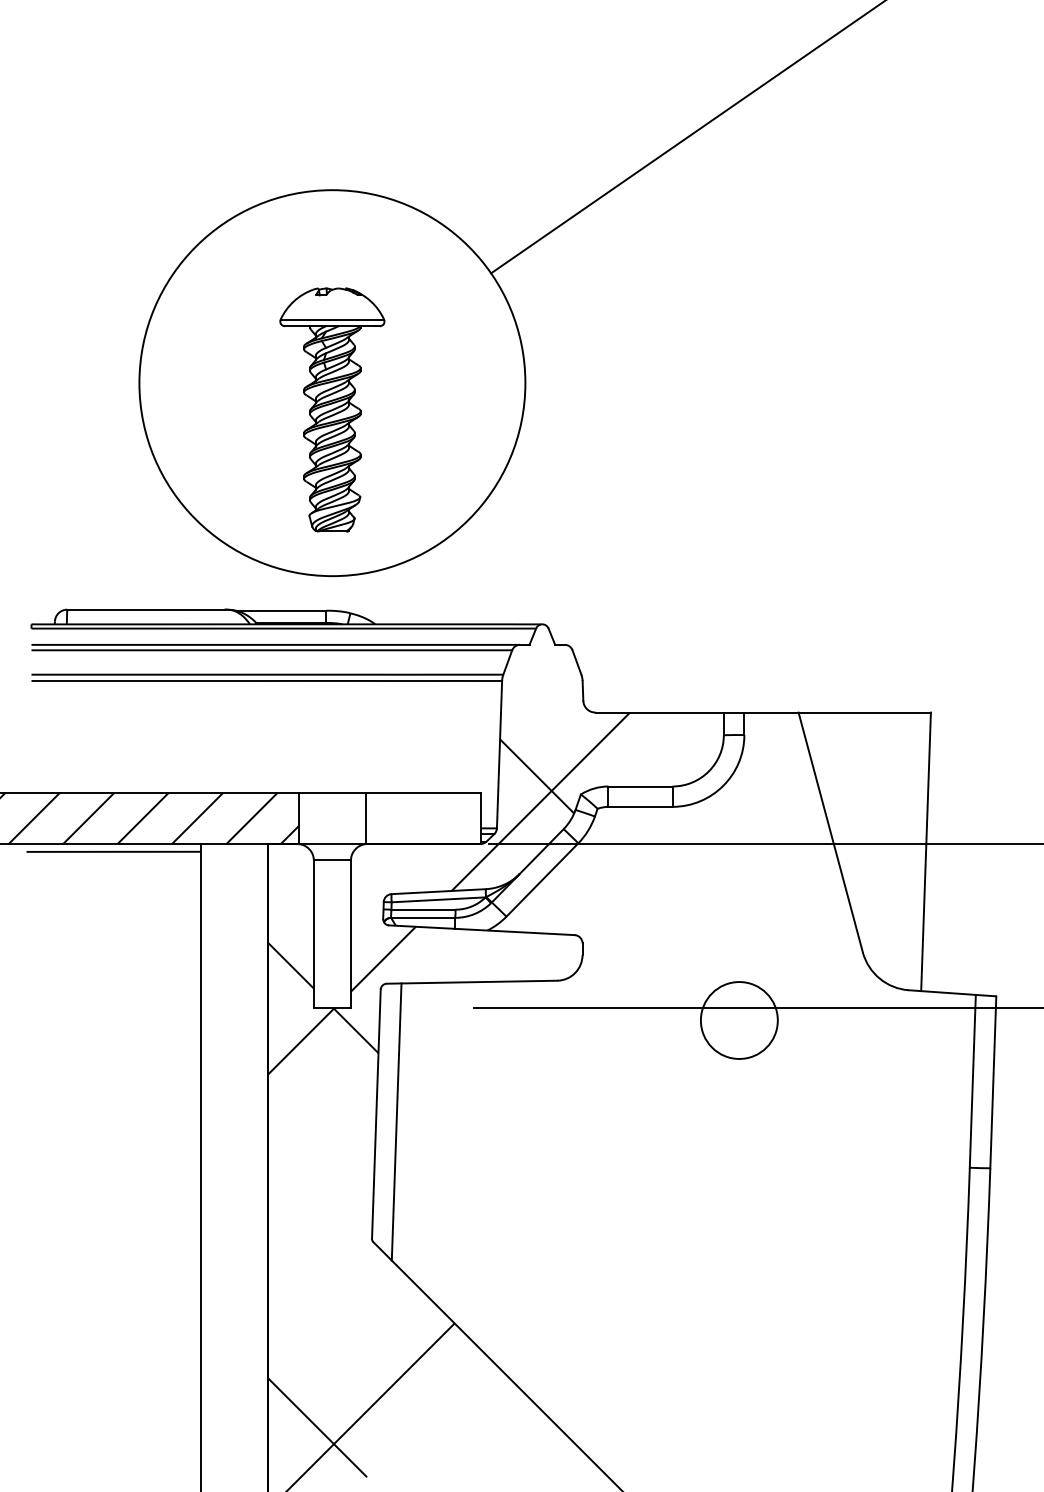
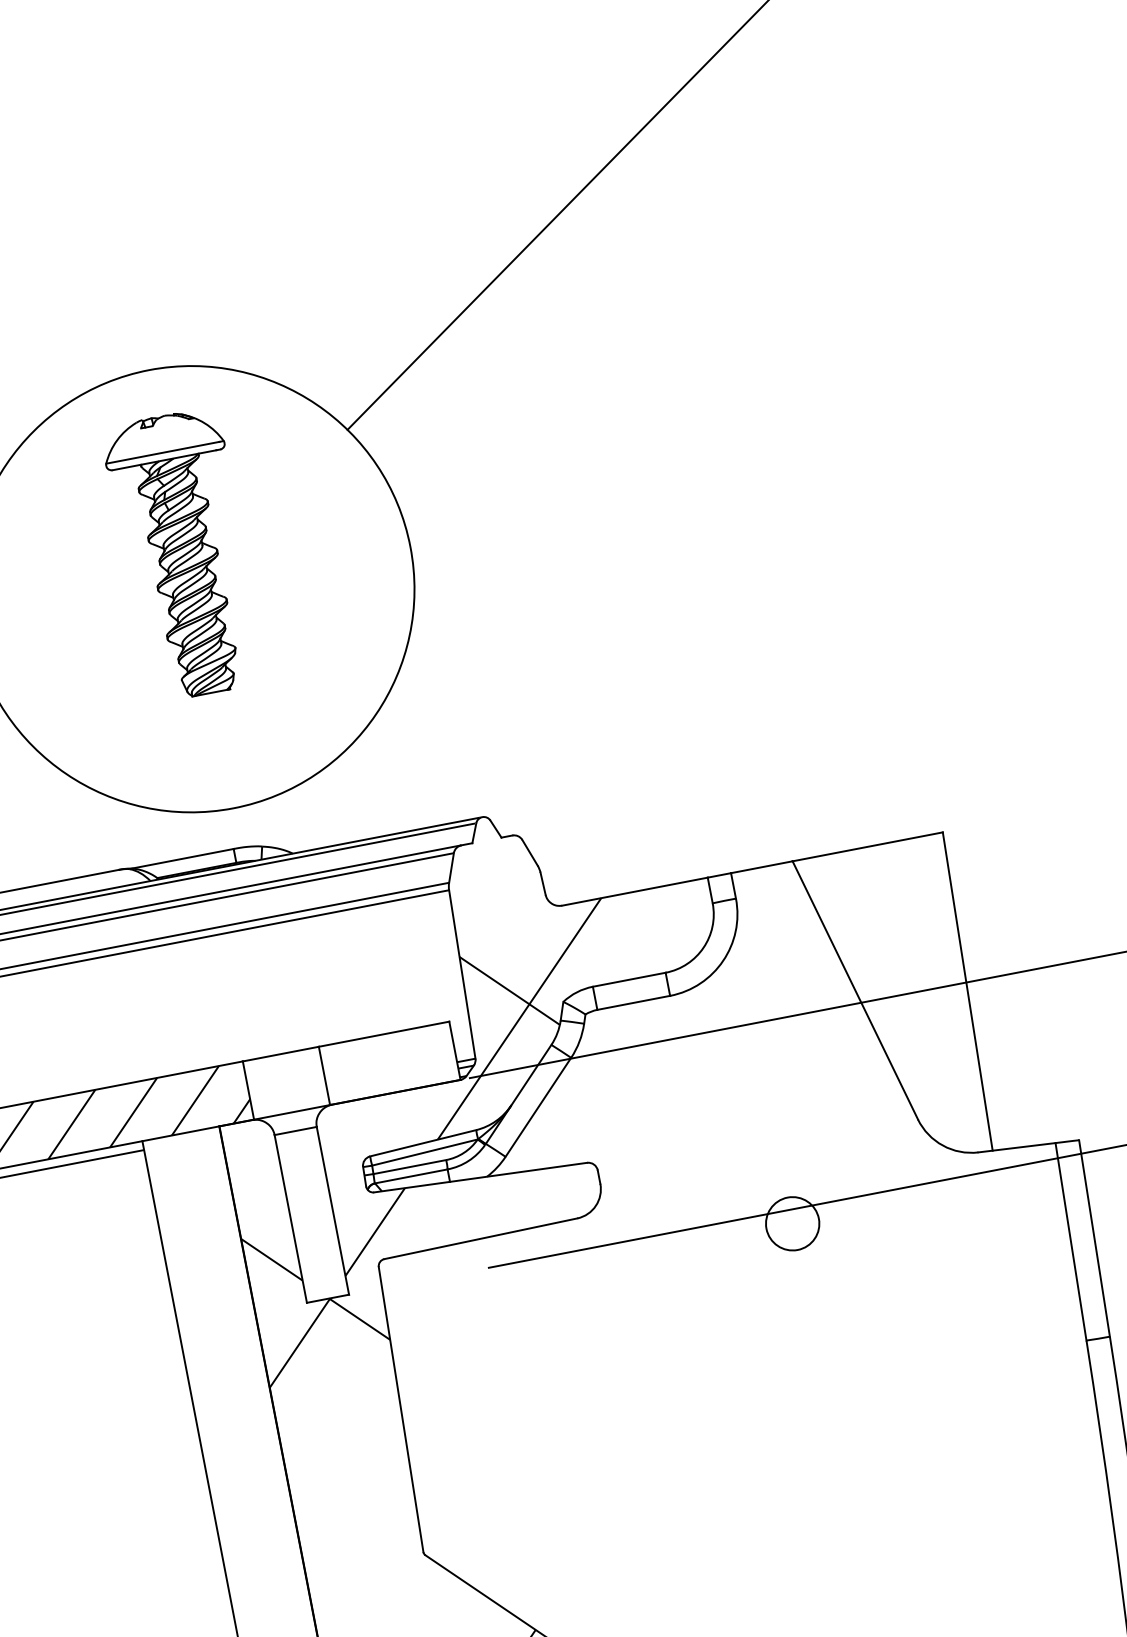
part: (332, 409) -> (184, 554), moved
circle: (738, 1020) -> (791, 1223), size x0.6
line: (396, 1121) -> (425, 1413), removed

